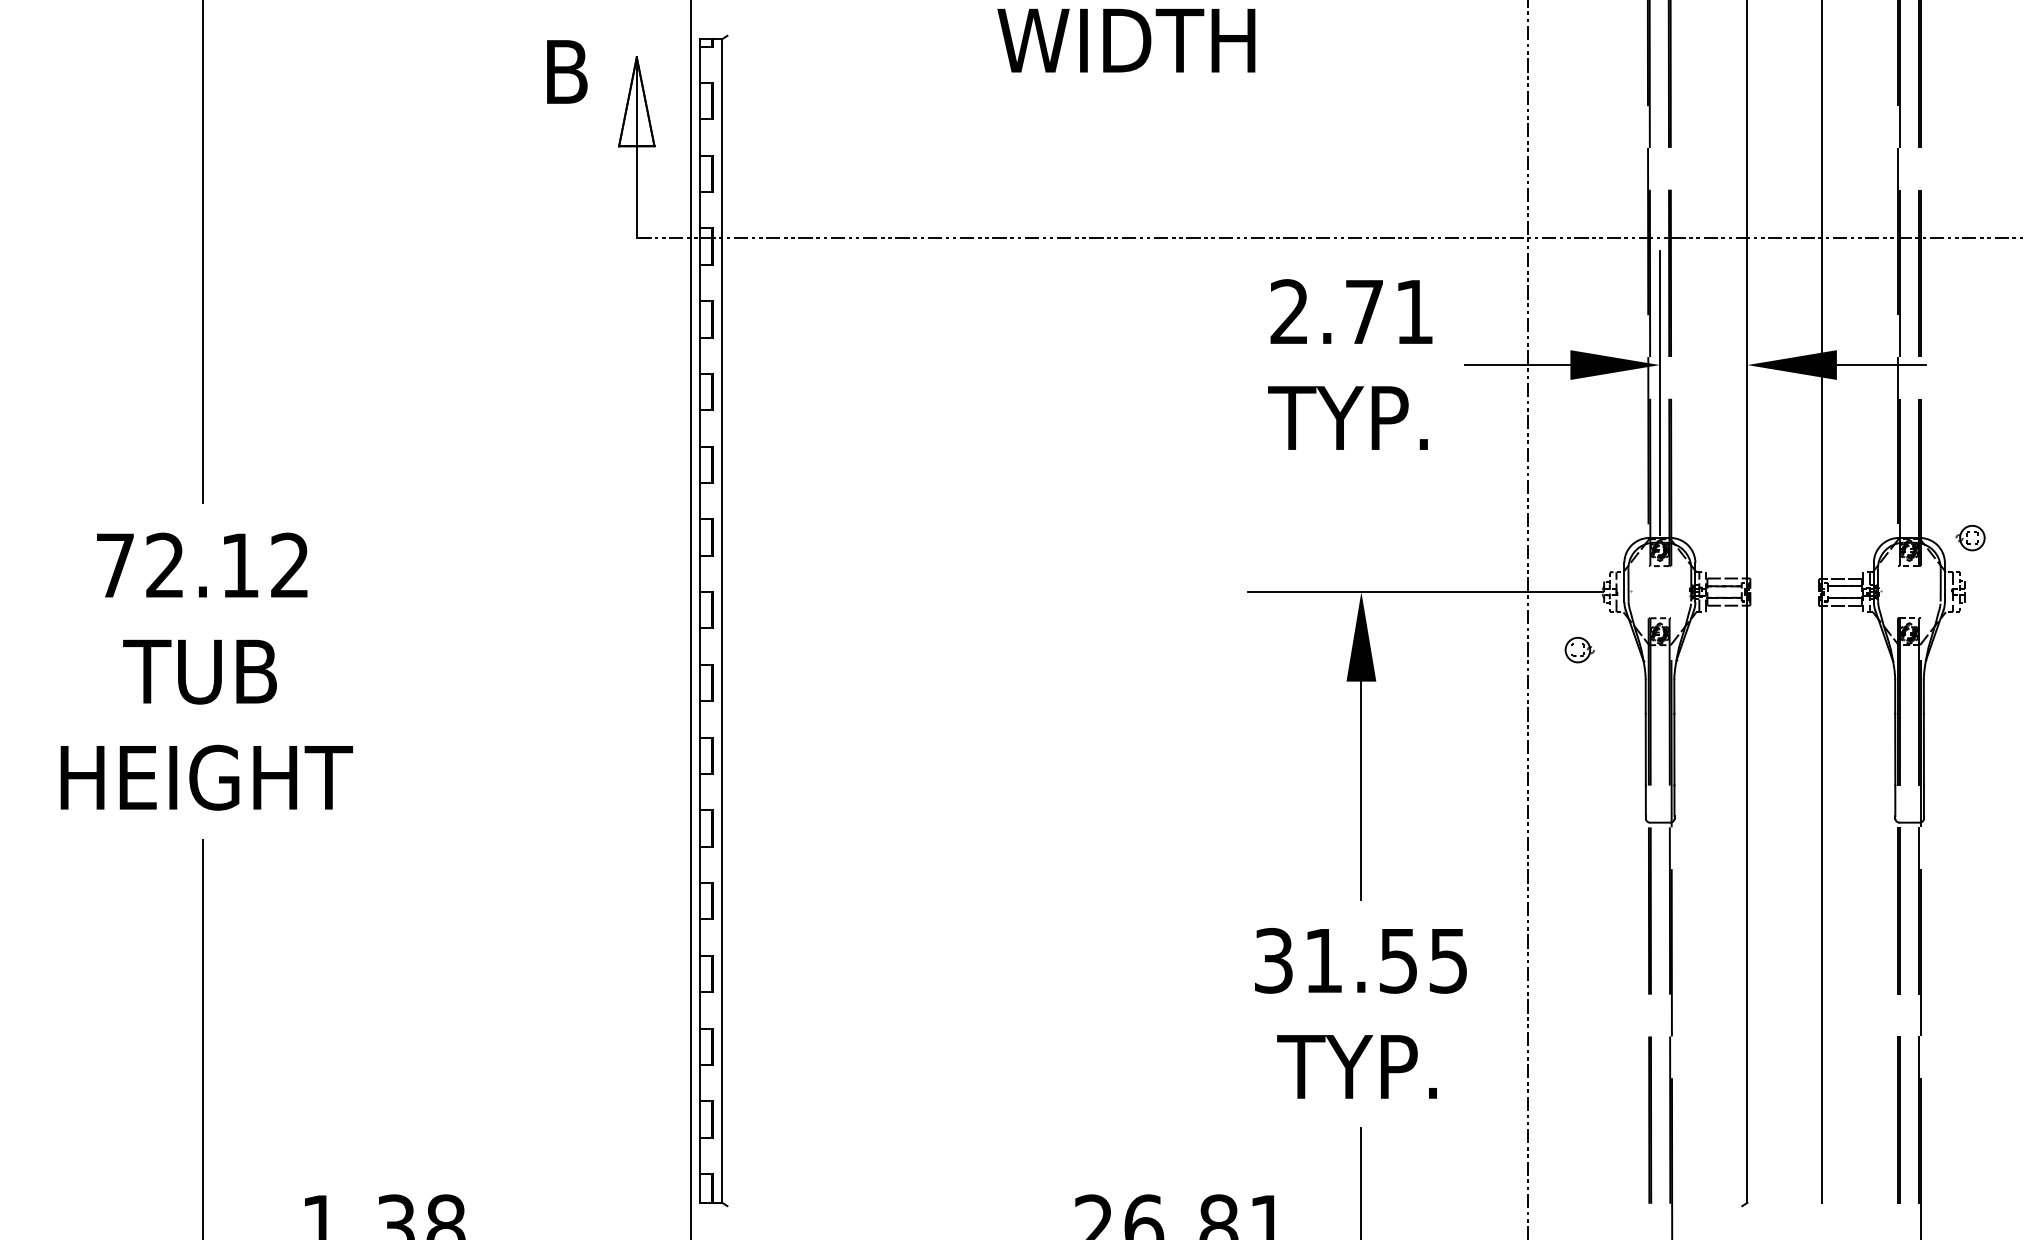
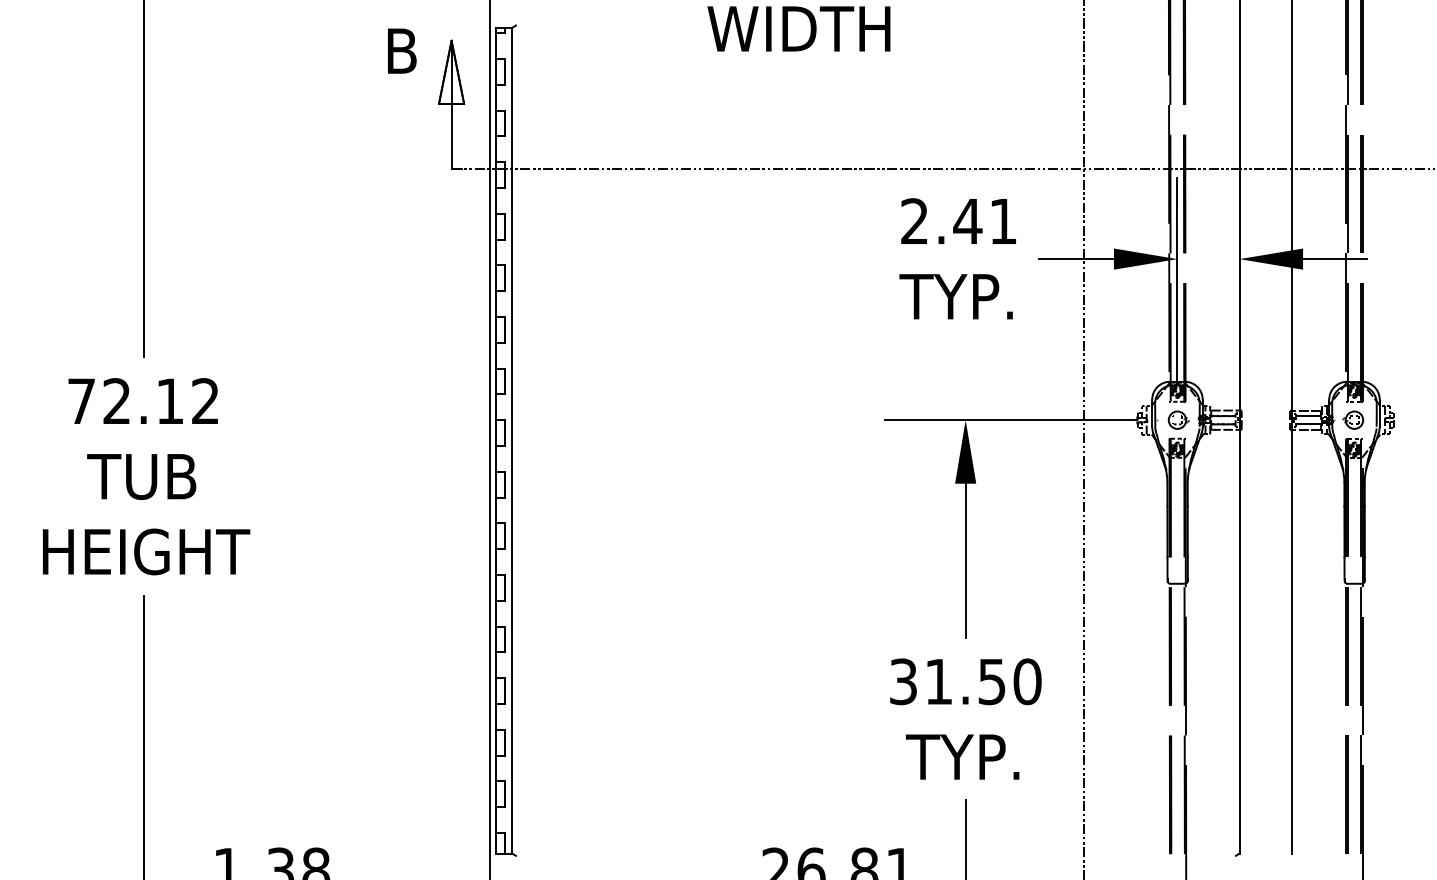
text: (1364, 311) -> (967, 221), 2.71 -> 2.41
part: (1970, 537) -> (1353, 419), moved
part: (1579, 649) -> (1178, 419), moved
text: (1448, 960) -> (1027, 681), 31.55 -> 31.50

